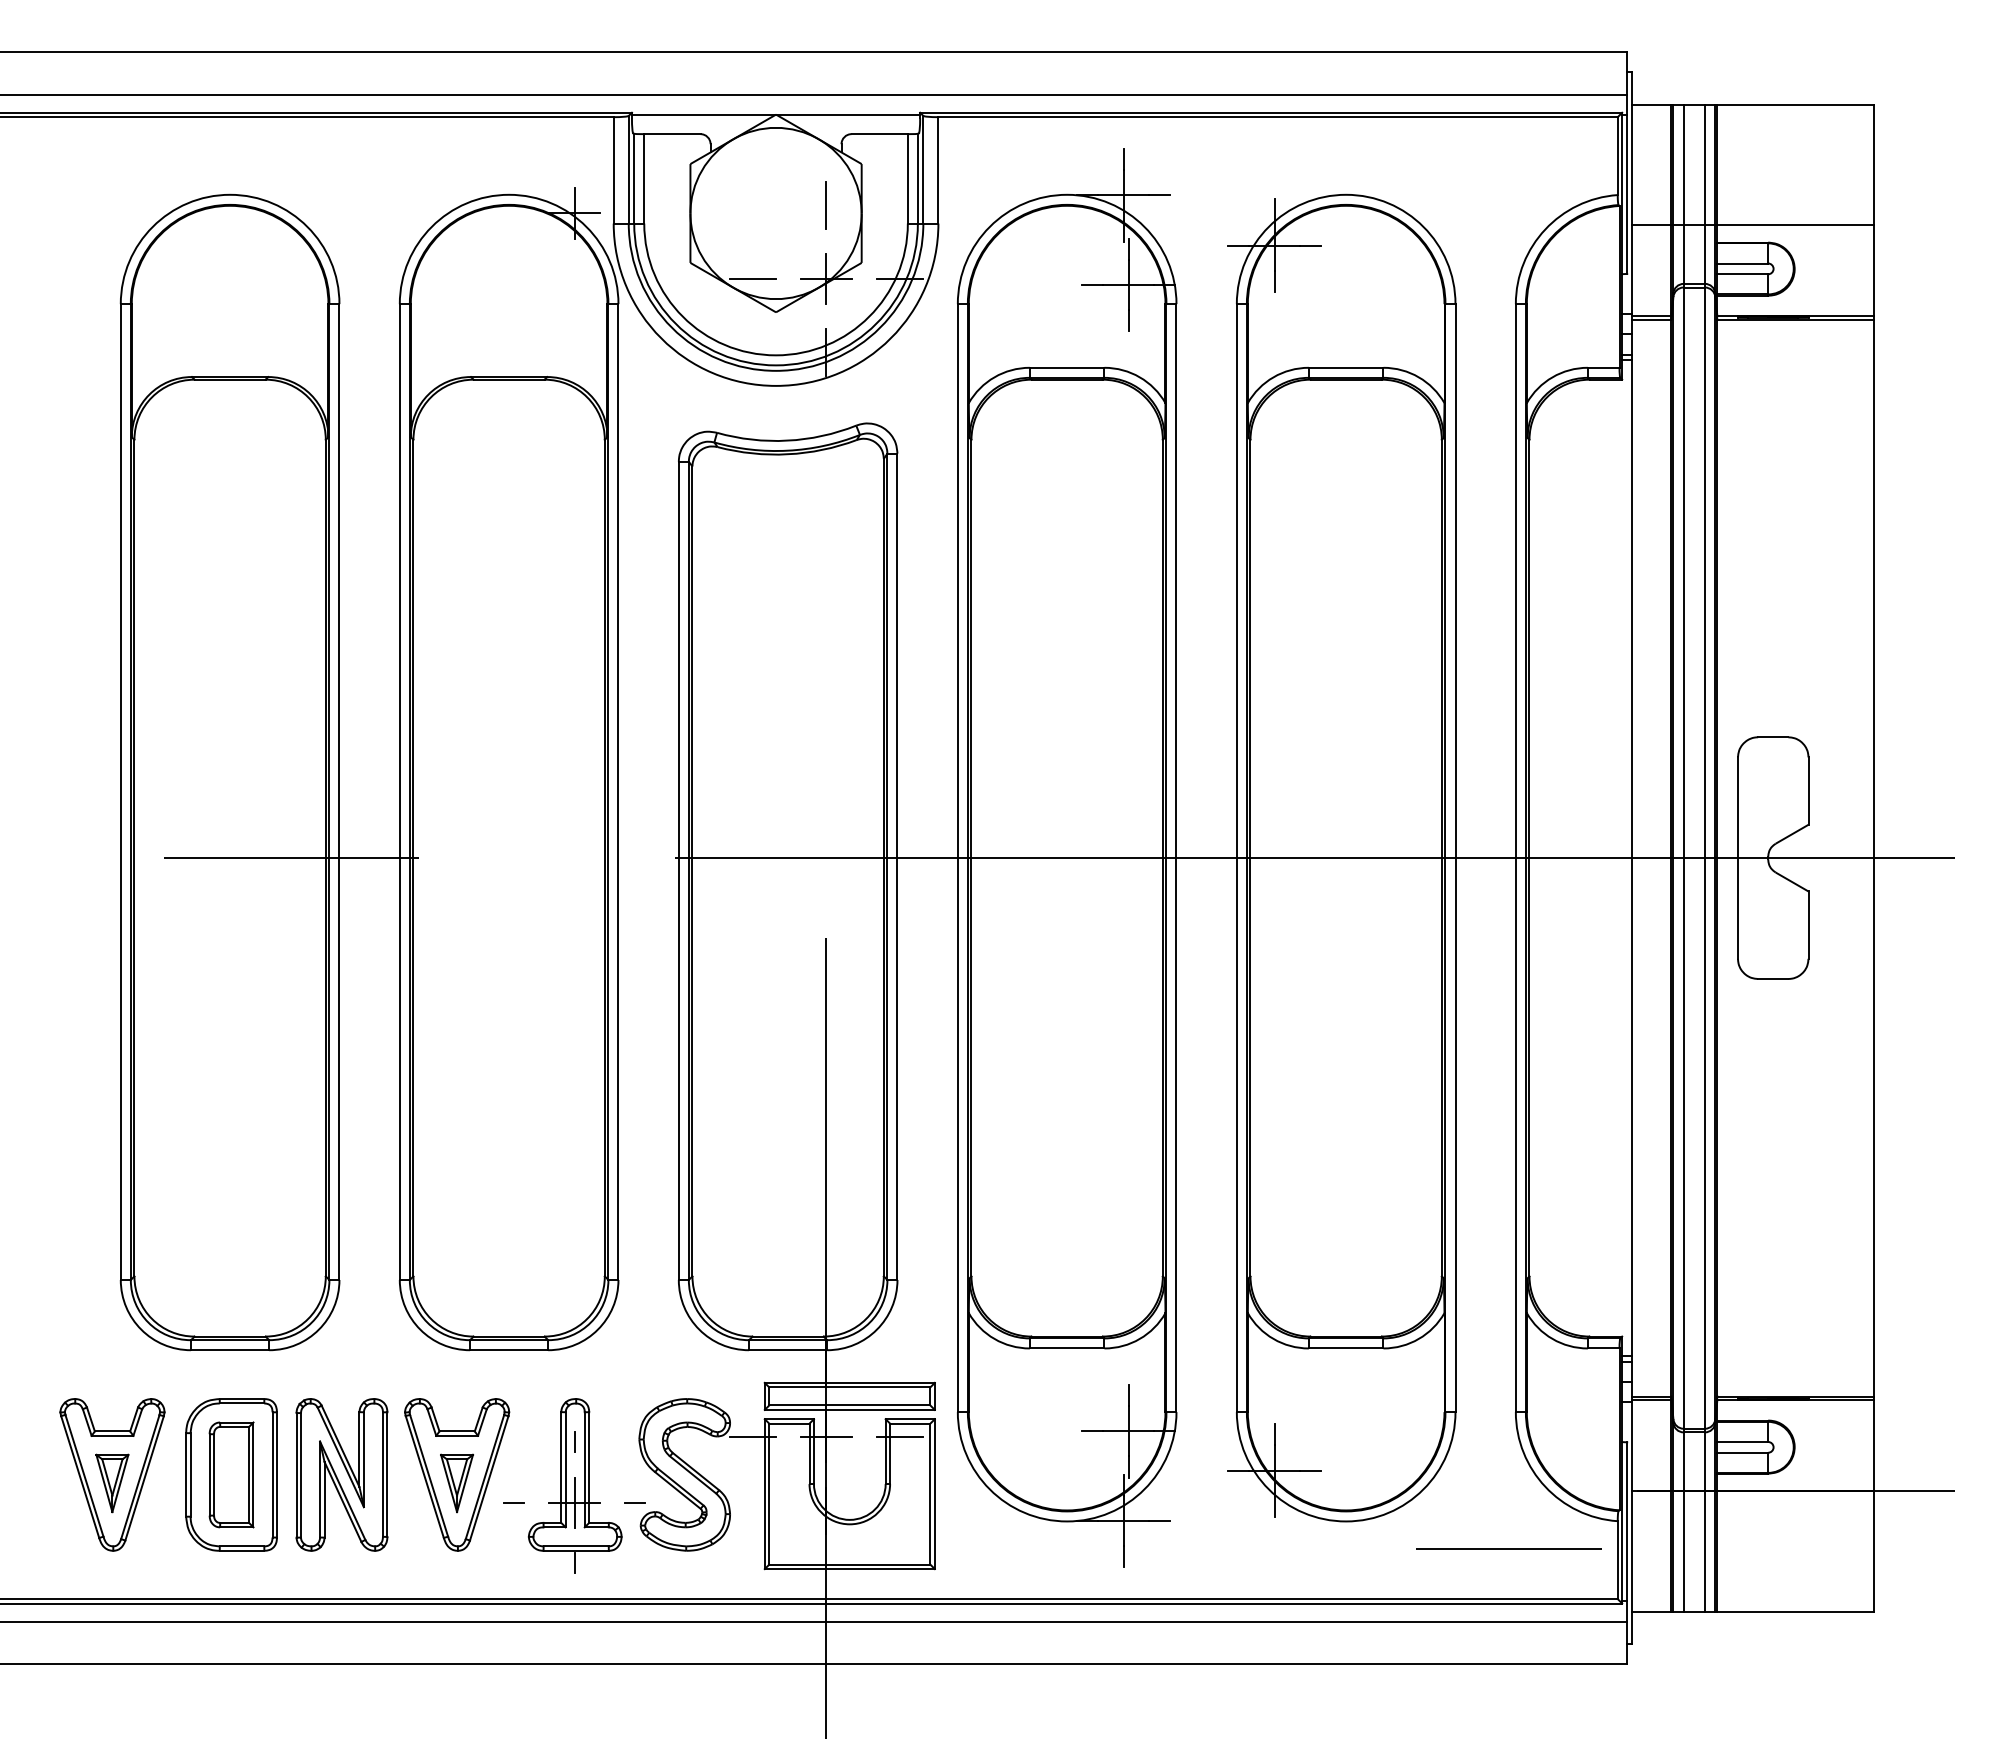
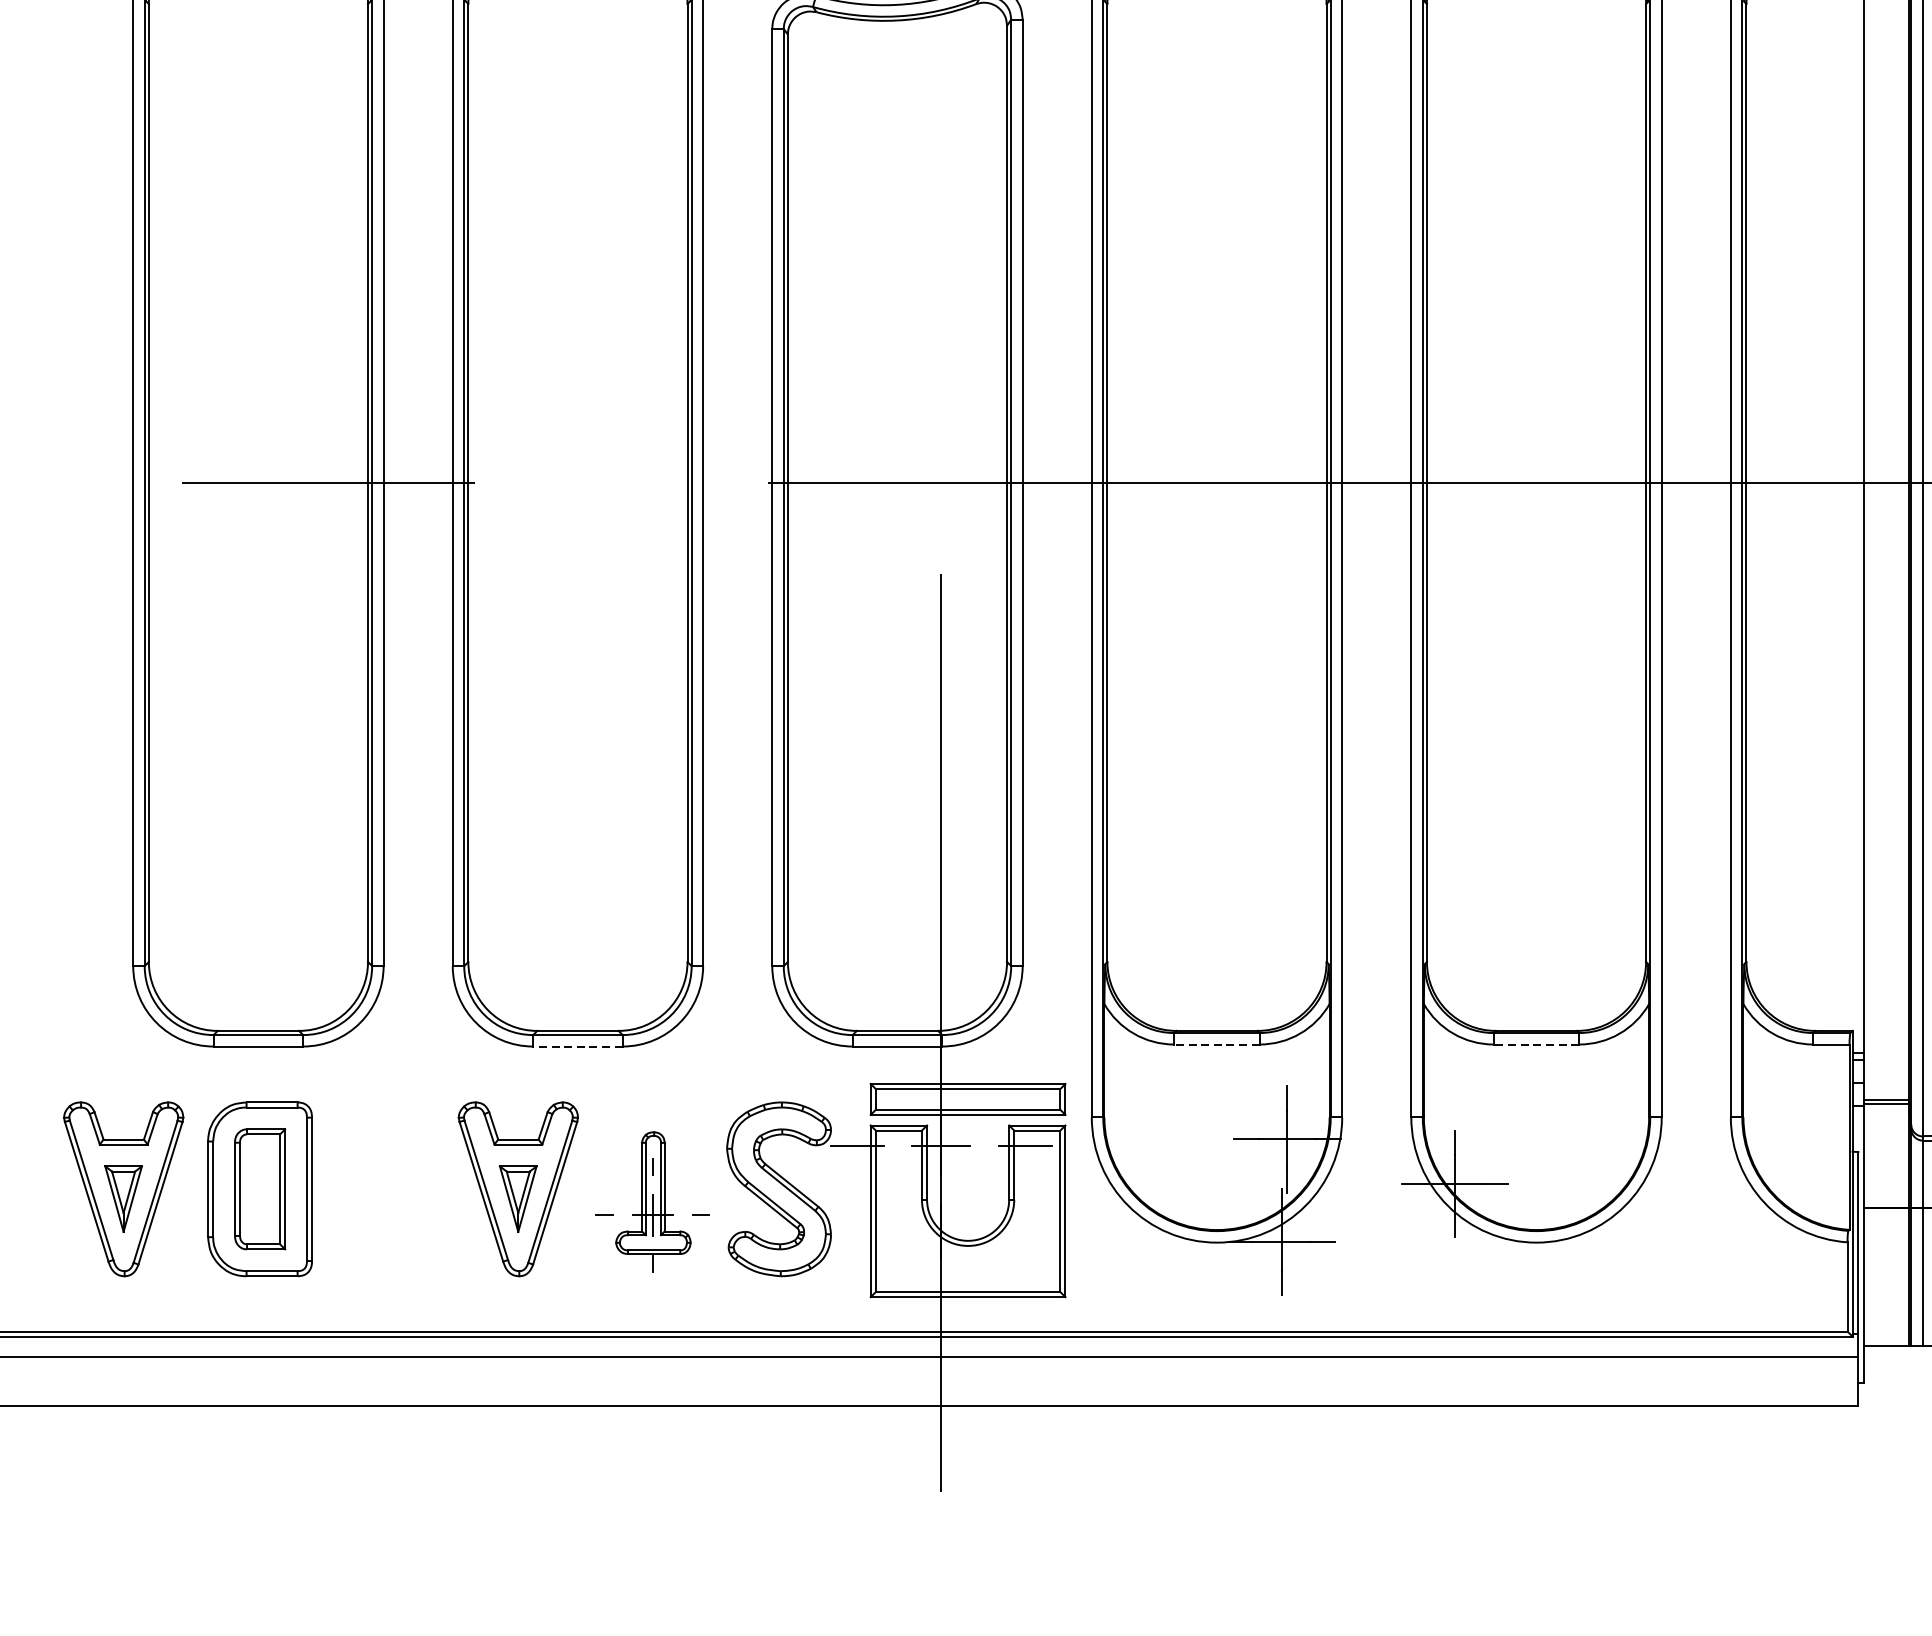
line: (1066, 1348) -> (1216, 1044), solid -> dashed
line: (1345, 1348) -> (1535, 1044), solid -> dashed
line: (508, 1350) -> (577, 1046), solid -> dashed
part: (341, 1474) -> (385, 1188), removed
part: (574, 1485) -> (652, 1201), size x0.7
line: (1508, 1548) -> (1722, 1273), removed

